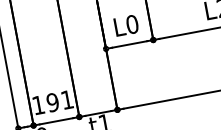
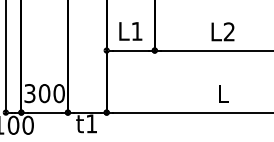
text: (131, 23) -> (136, 30), L0 -> L1
text: (52, 102) -> (44, 93), 191 -> 300

